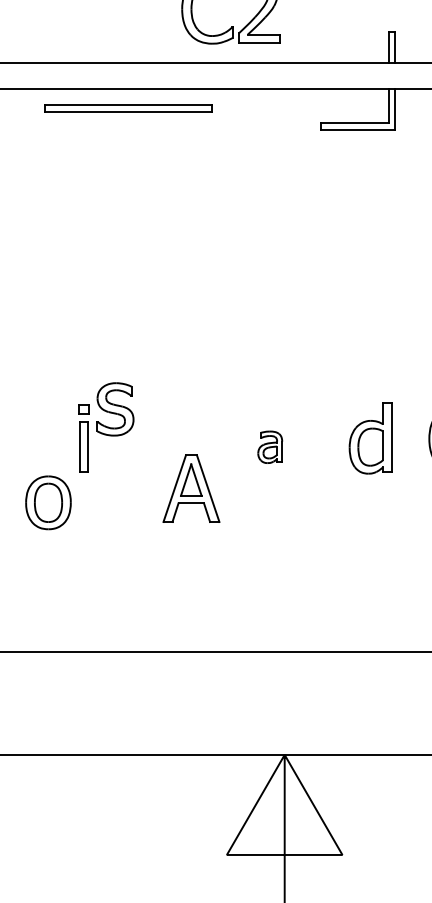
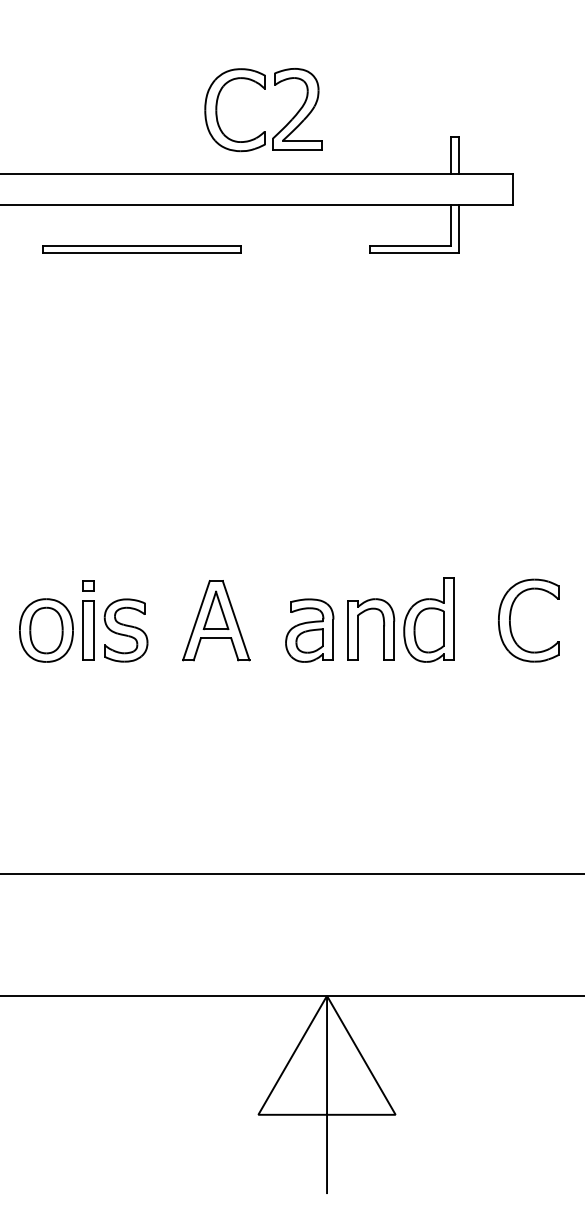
part: (128, 108) -> (141, 249), moved
part: (115, 409) -> (125, 630), moved
part: (332, 446) -> (383, 629), added
part: (269, 447) -> (309, 630), size x1.67
part: (191, 488) -> (216, 620), moved
part: (48, 502) -> (46, 630), moved

